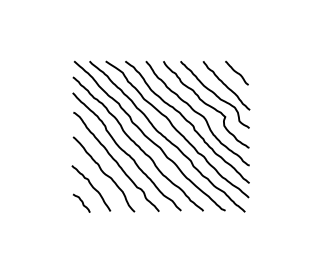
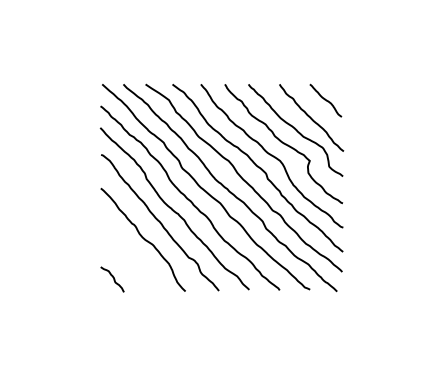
curve: (92, 188) -> (127, 258), removed

